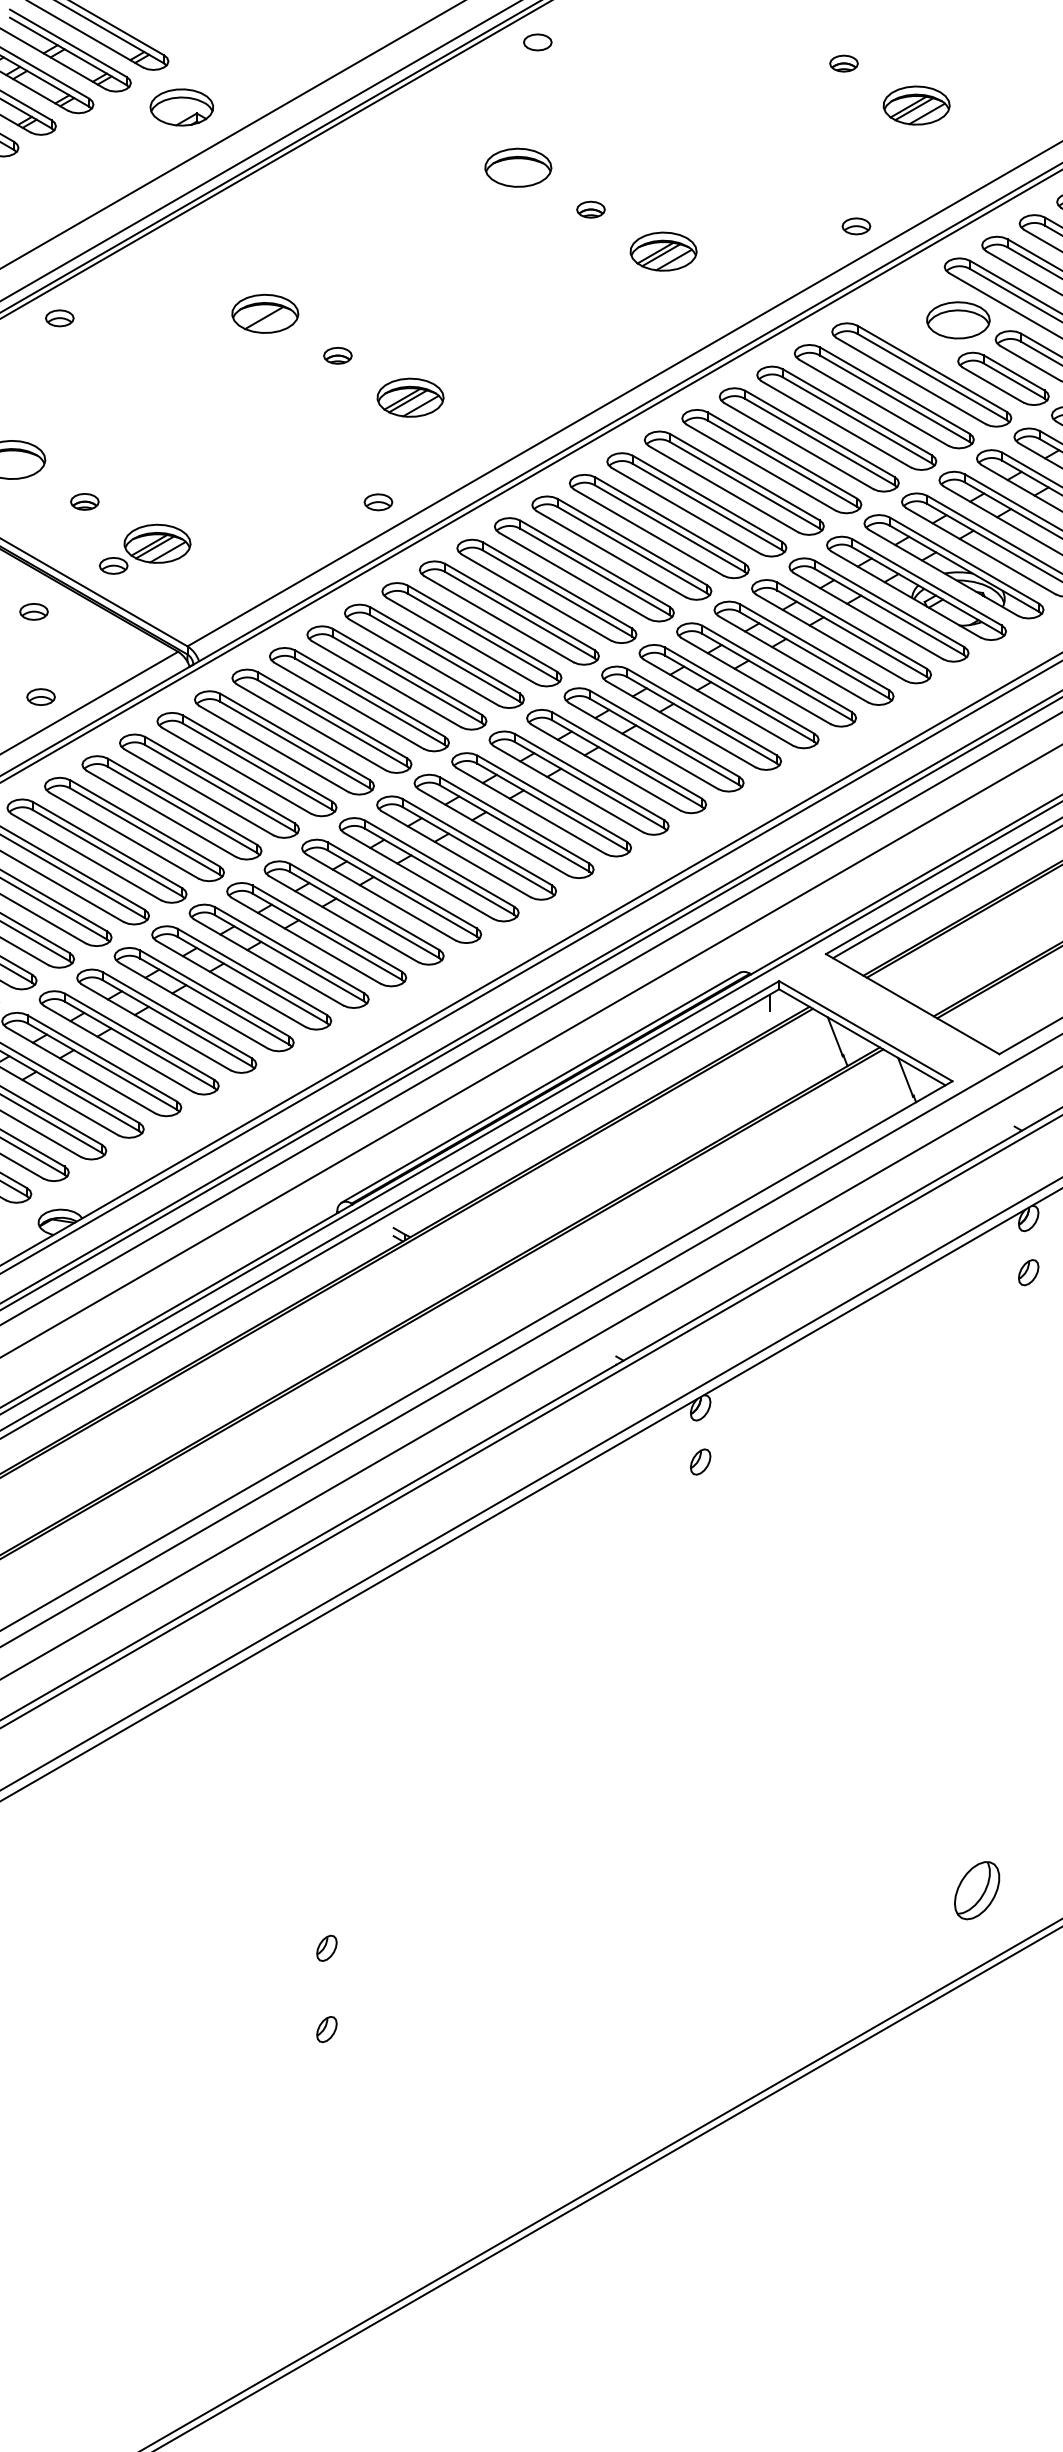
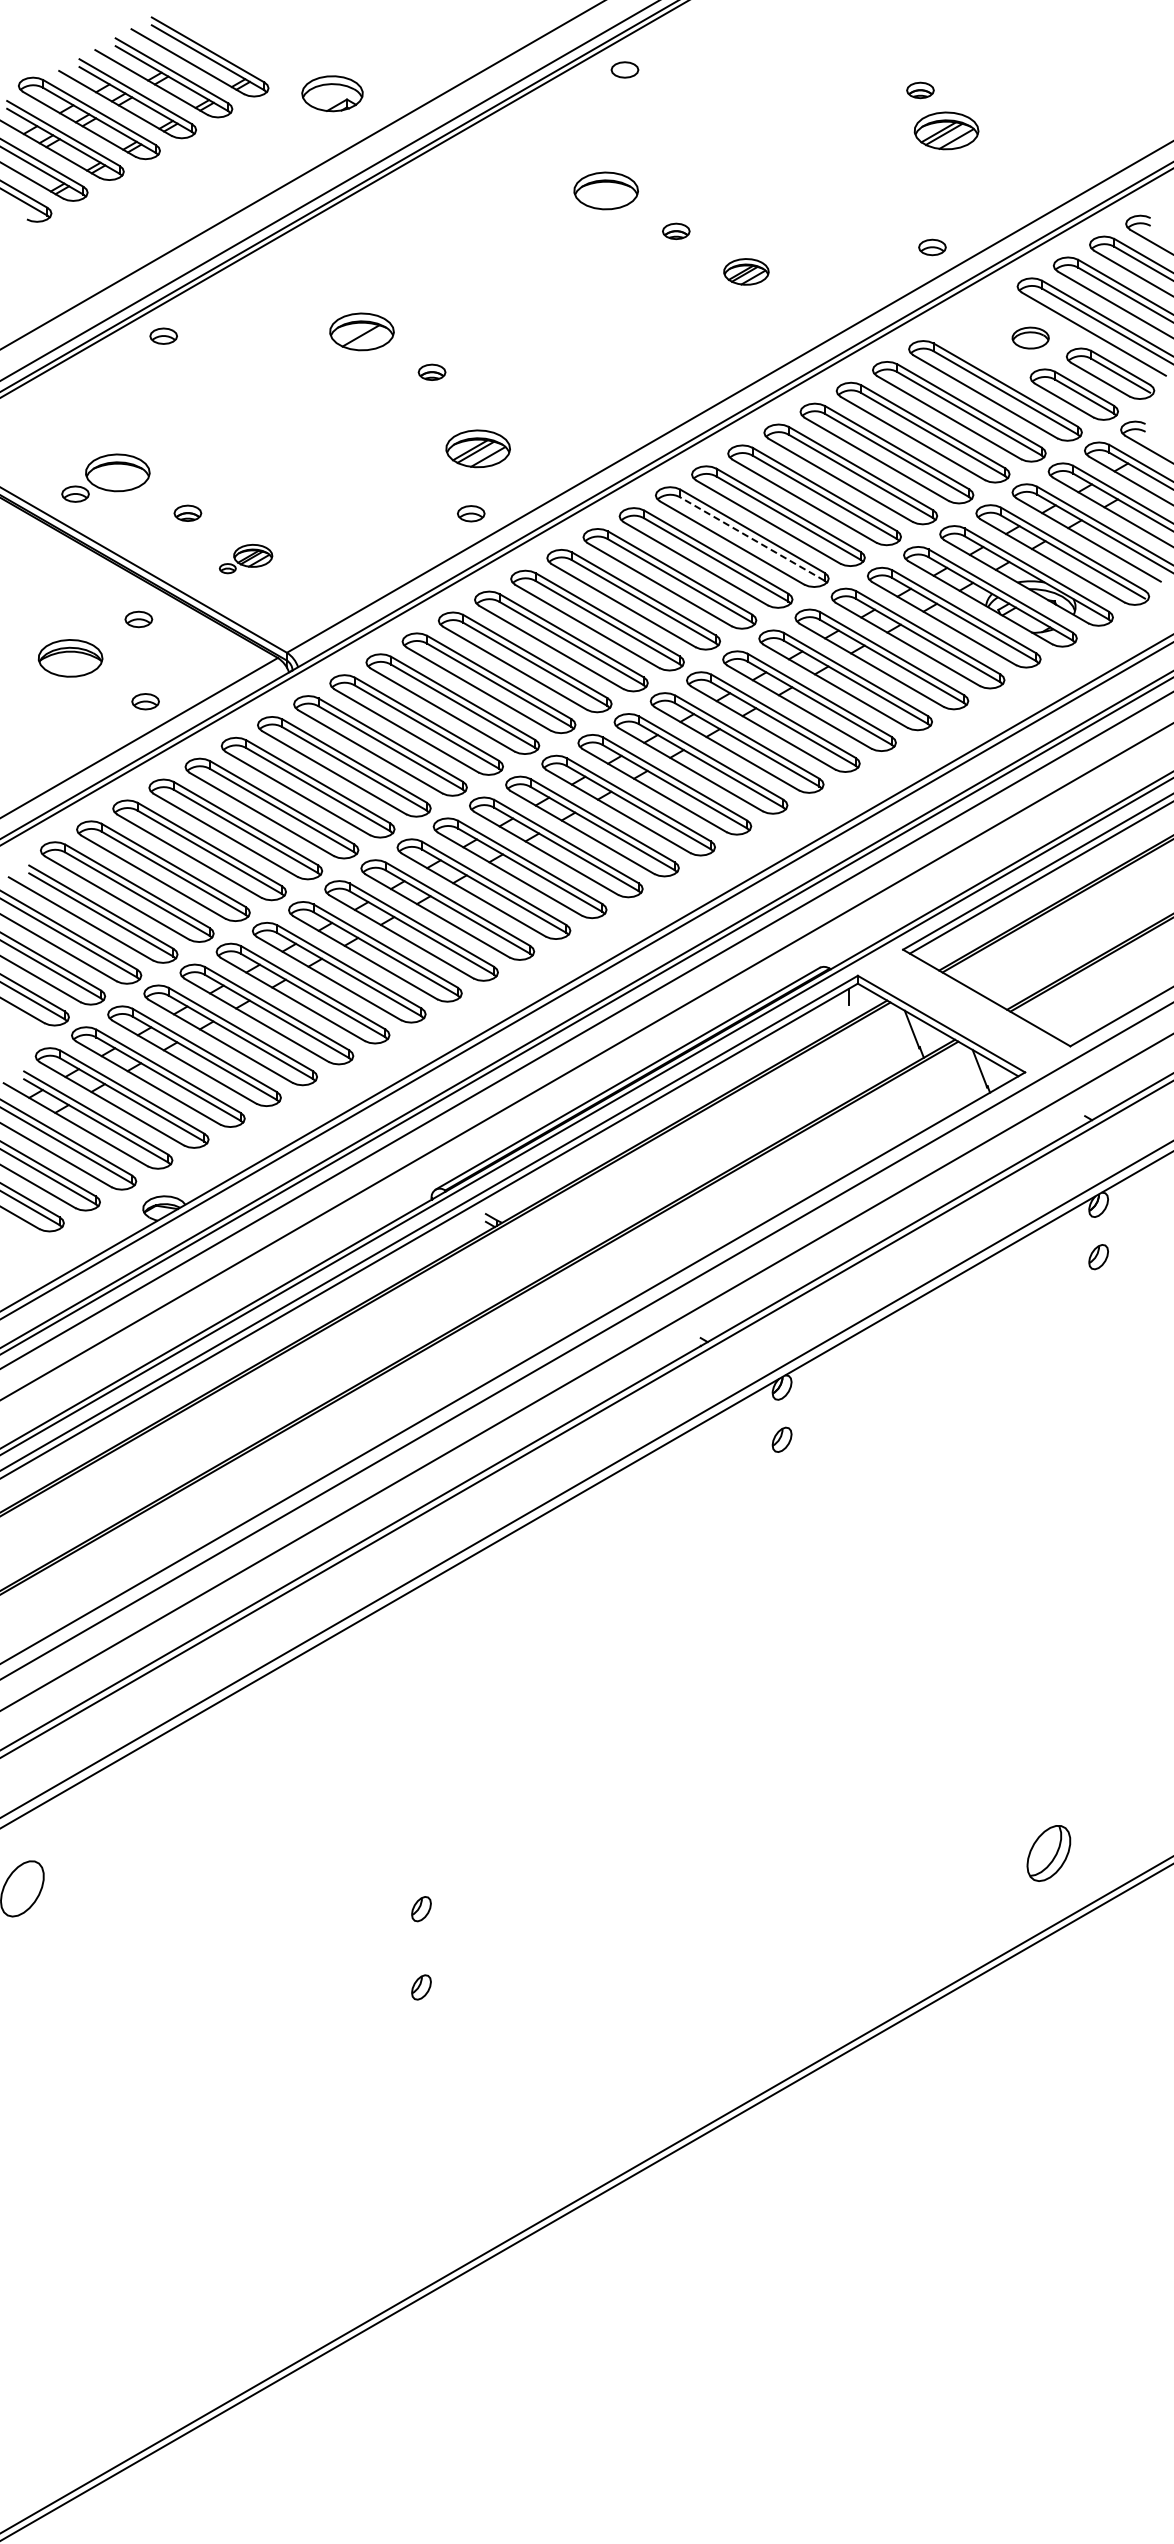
part: (916, 105) -> (946, 130), moved
part: (181, 107) -> (332, 93), moved
part: (663, 251) -> (746, 271), size x0.7
part: (958, 319) -> (1030, 337), size x0.6
part: (409, 397) -> (477, 448), moved
line: (669, 527) -> (752, 538), solid -> dashed
part: (144, 548) -> (245, 558), size x0.6

